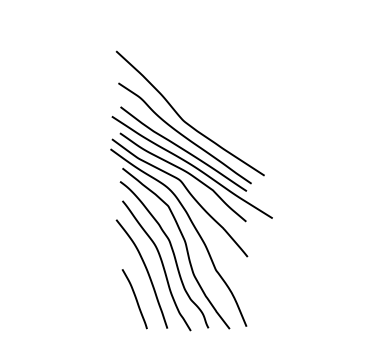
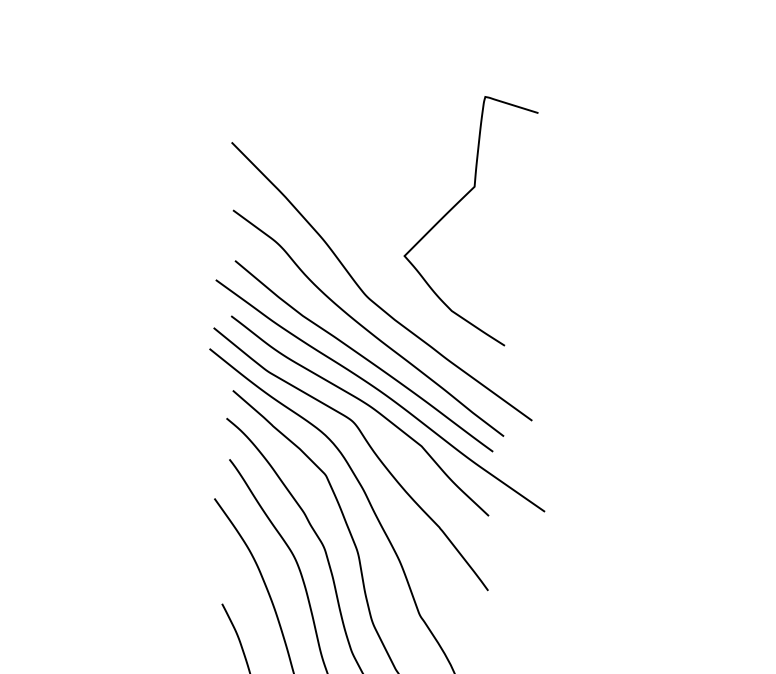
curve: (222, 78) -> (453, 211), added

